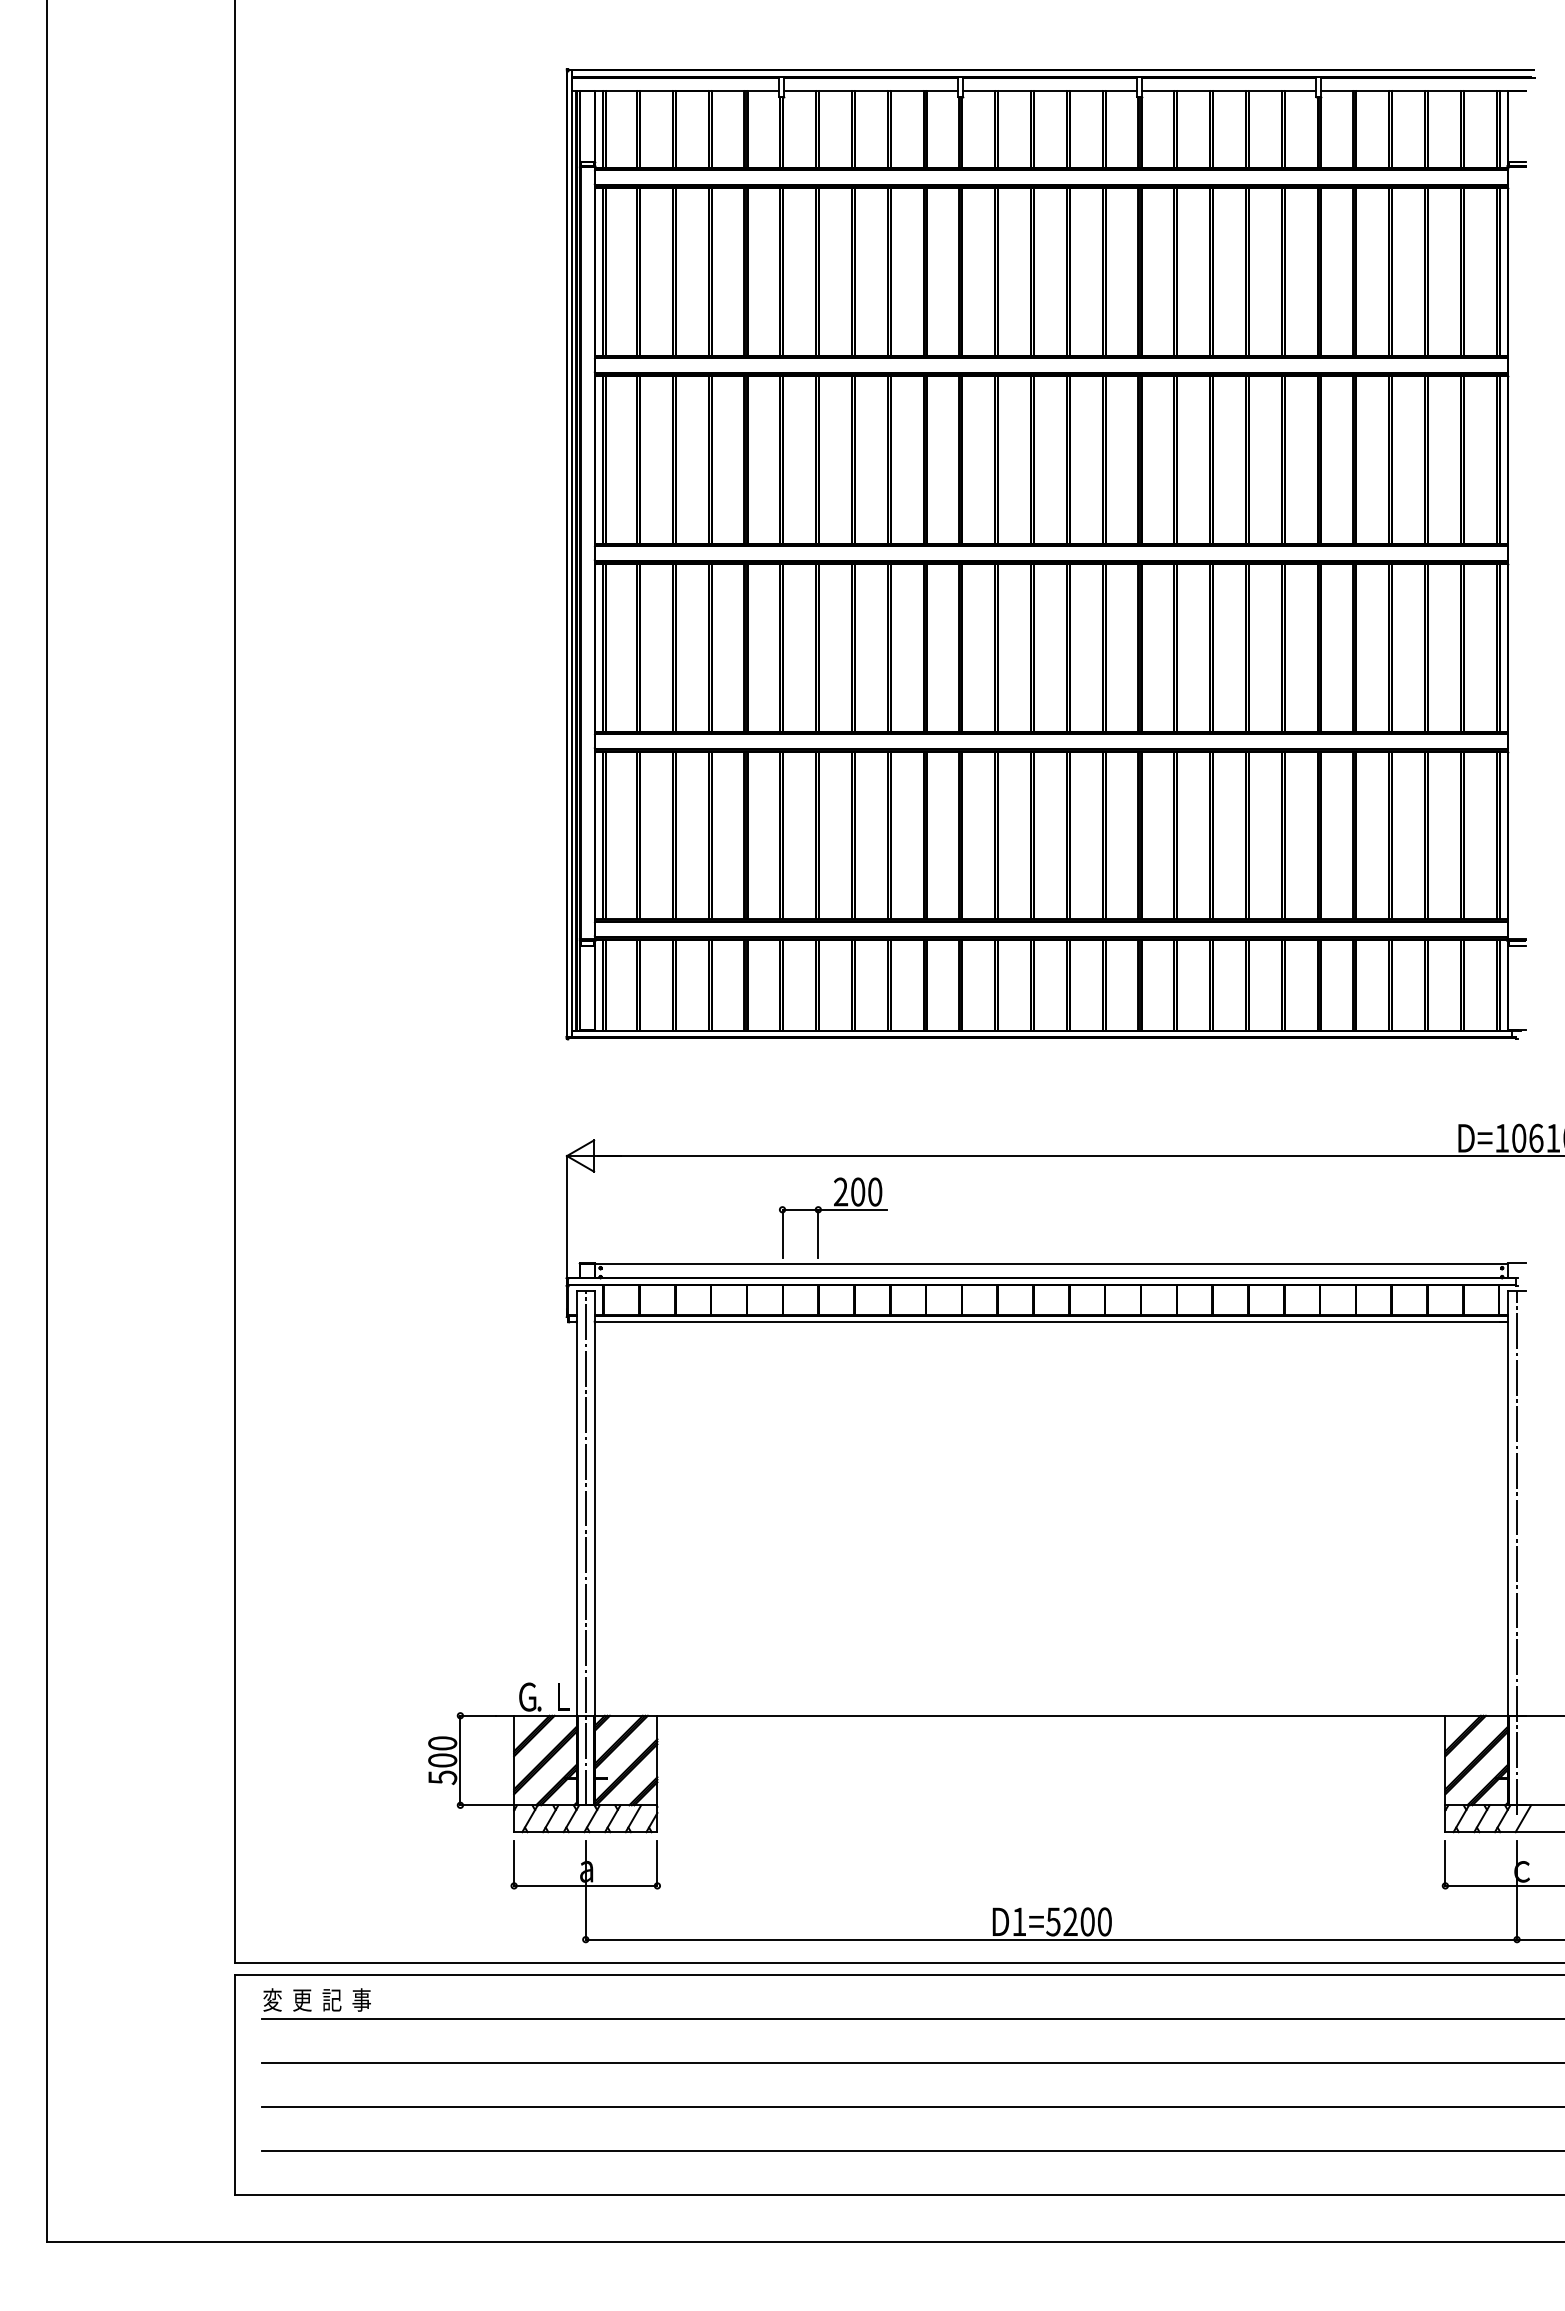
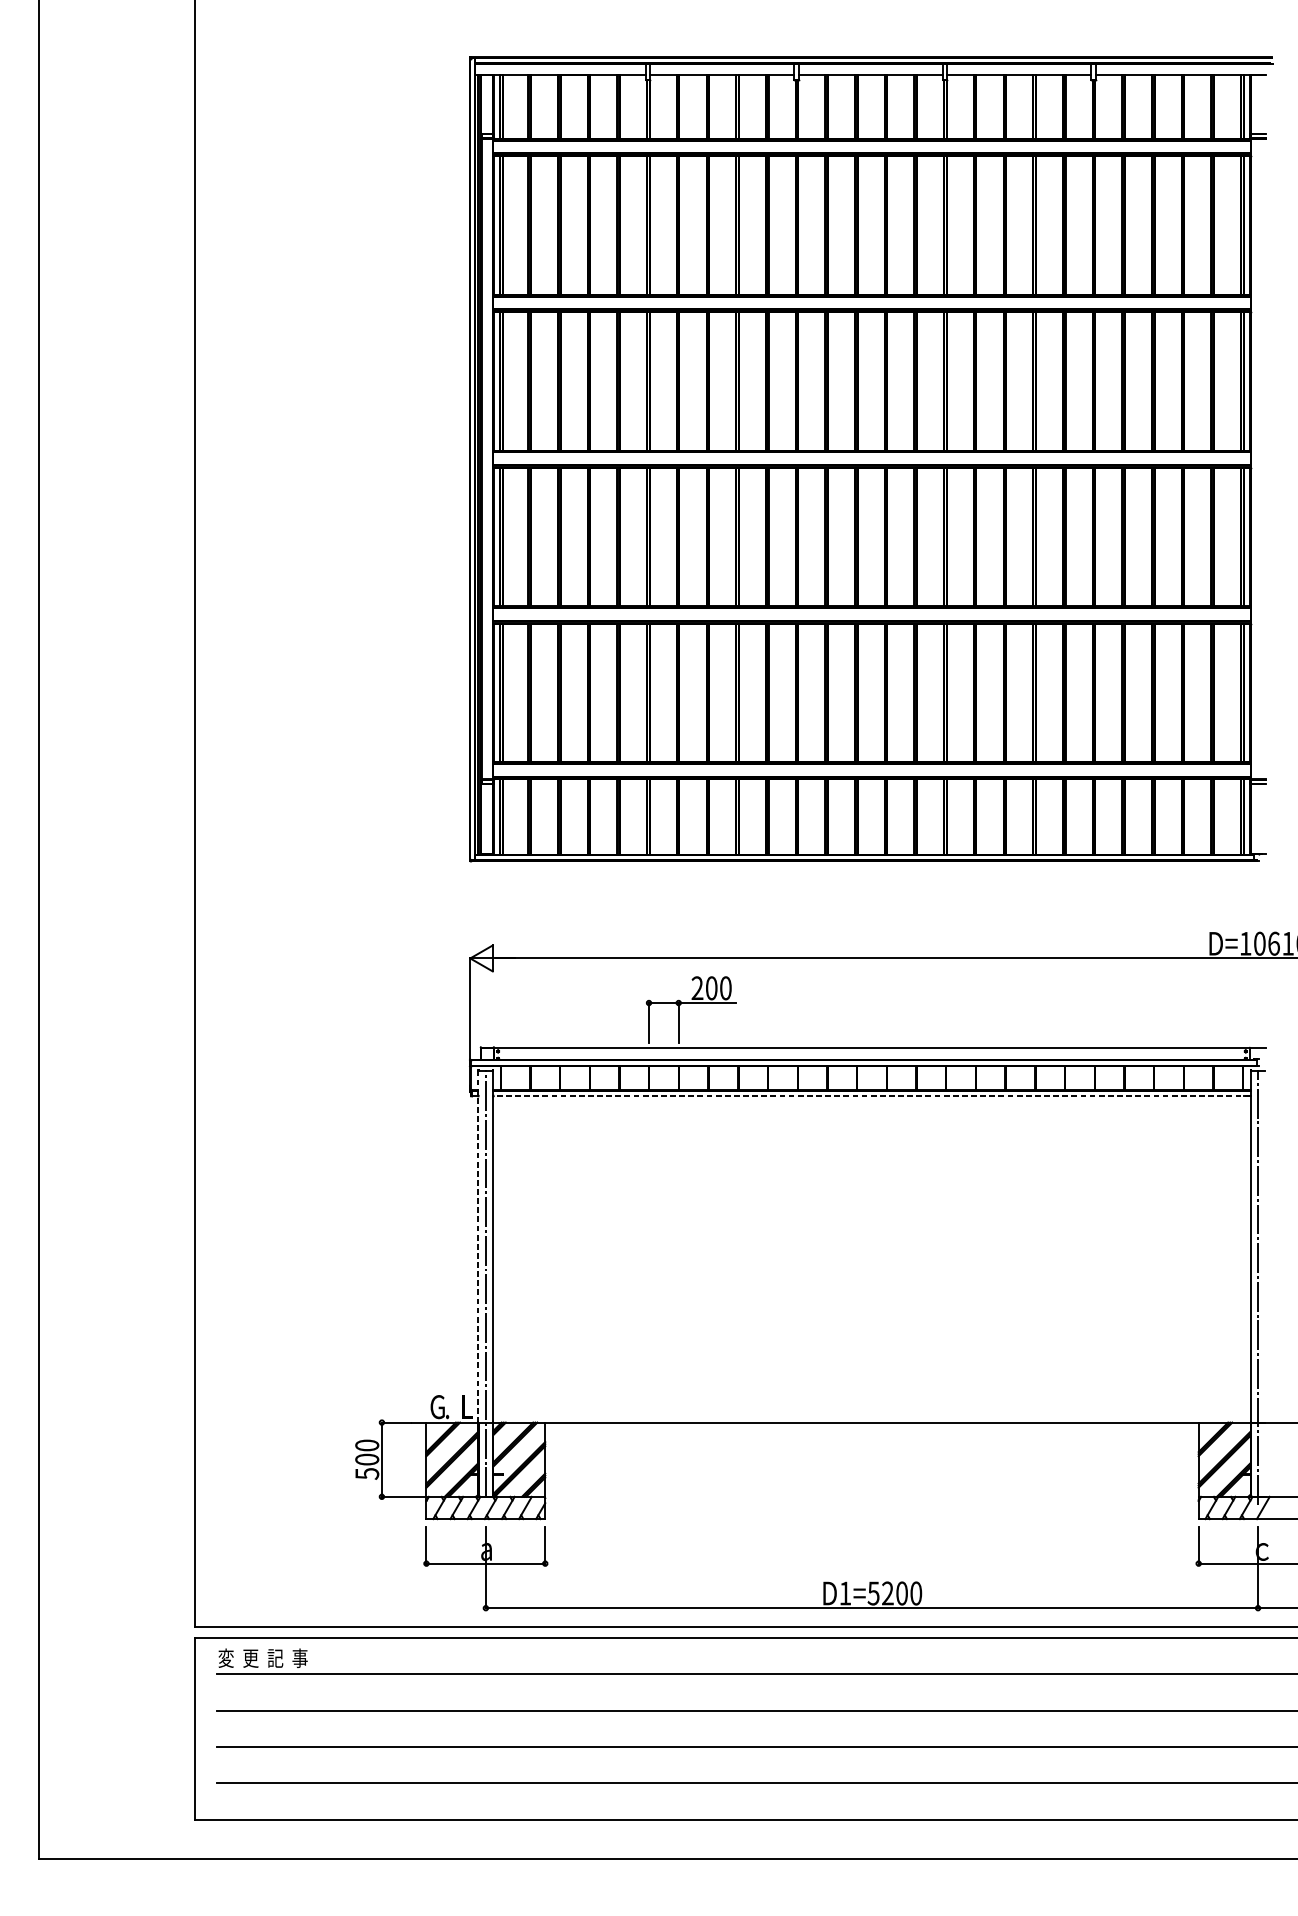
line: (1051, 1321) -> (872, 1095), solid -> dashed
line: (576, 1503) -> (478, 1246), solid -> dashed

